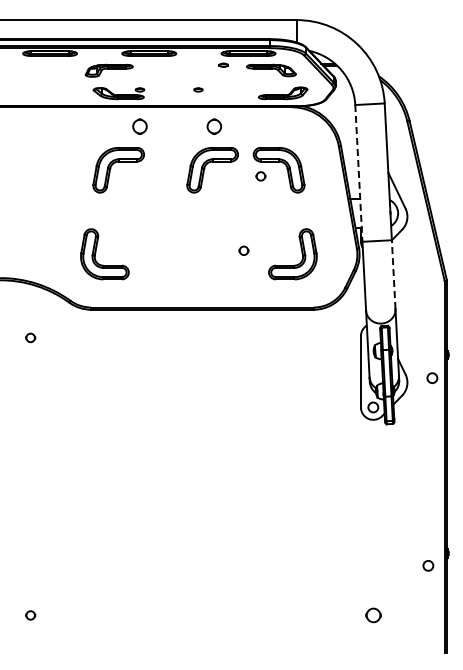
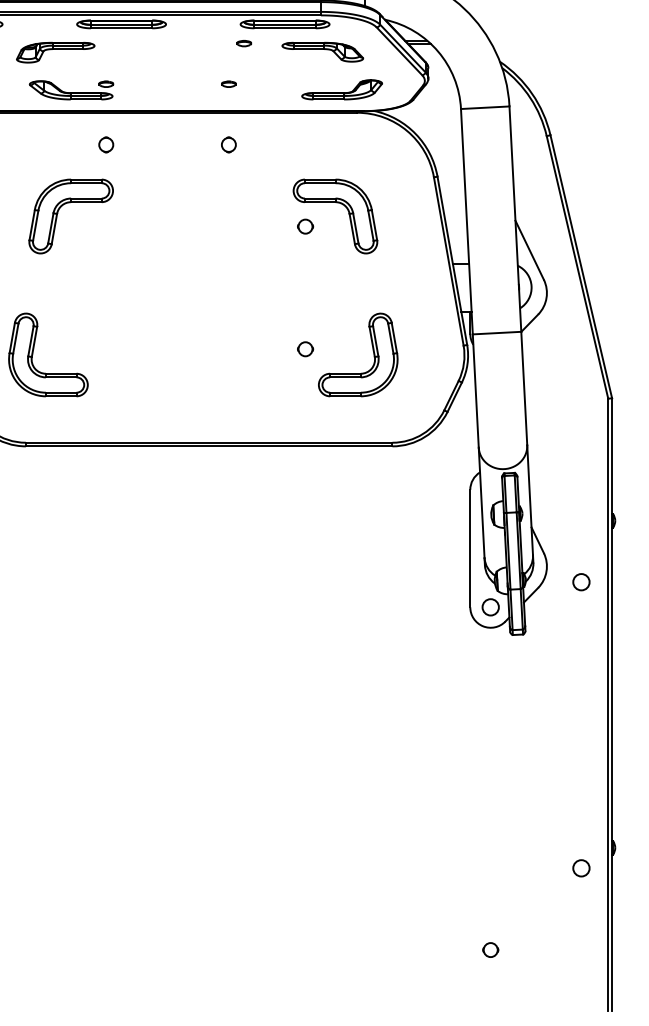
part: (198, 89) -> (229, 83), moved
part: (139, 126) -> (105, 144), size x0.62
part: (214, 126) -> (229, 144), size x0.62
part: (205, 168) -> (214, 213), removed
line: (358, 173) -> (466, 221), dashed -> solid
part: (243, 250) -> (304, 348), moved
line: (393, 274) -> (523, 388), dashed -> solid
circle: (432, 377) -> (581, 581), moved
part: (372, 615) -> (489, 950), size x0.62

